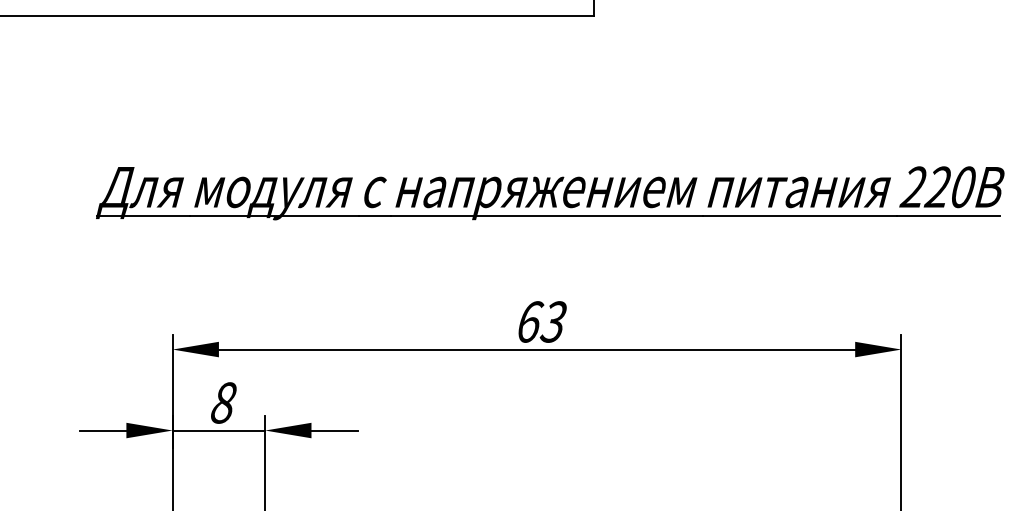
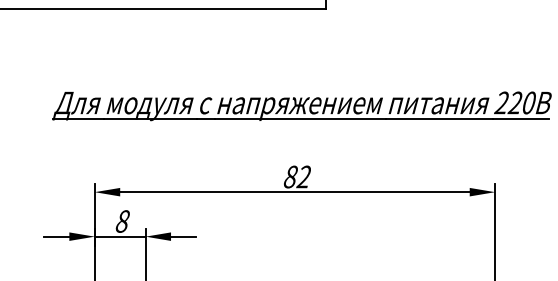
text: (541, 321) -> (297, 176), 63 -> 82

